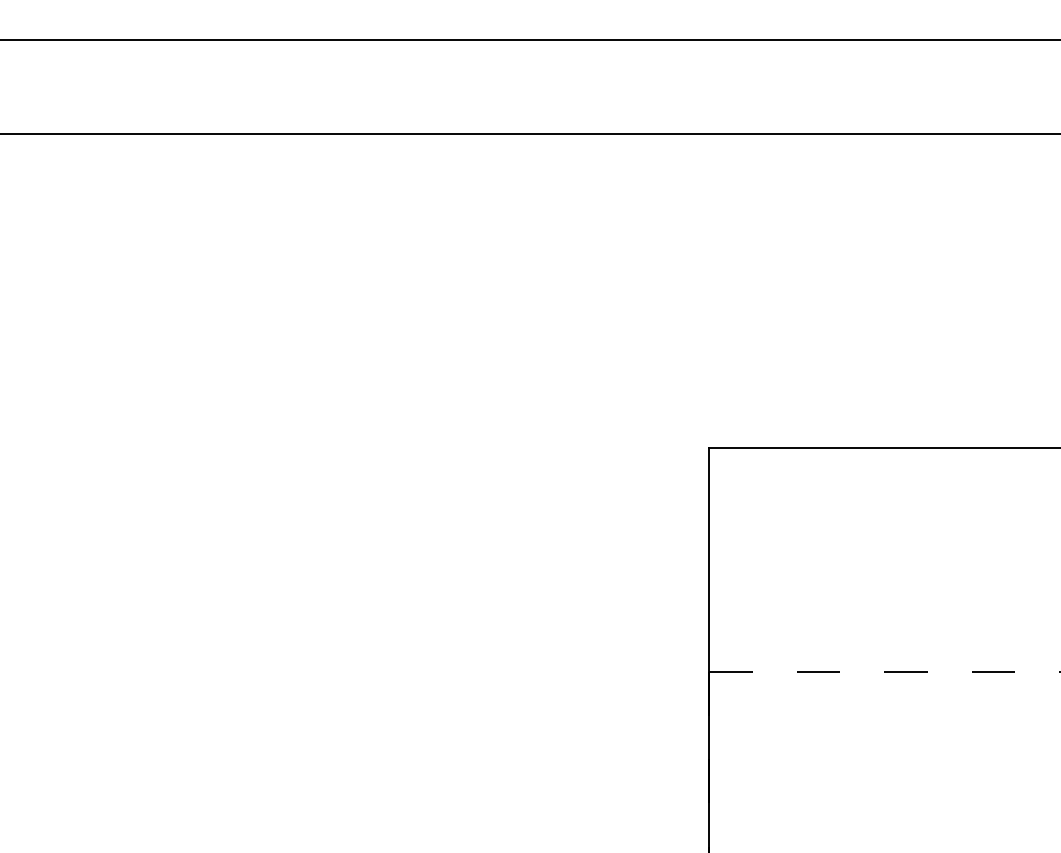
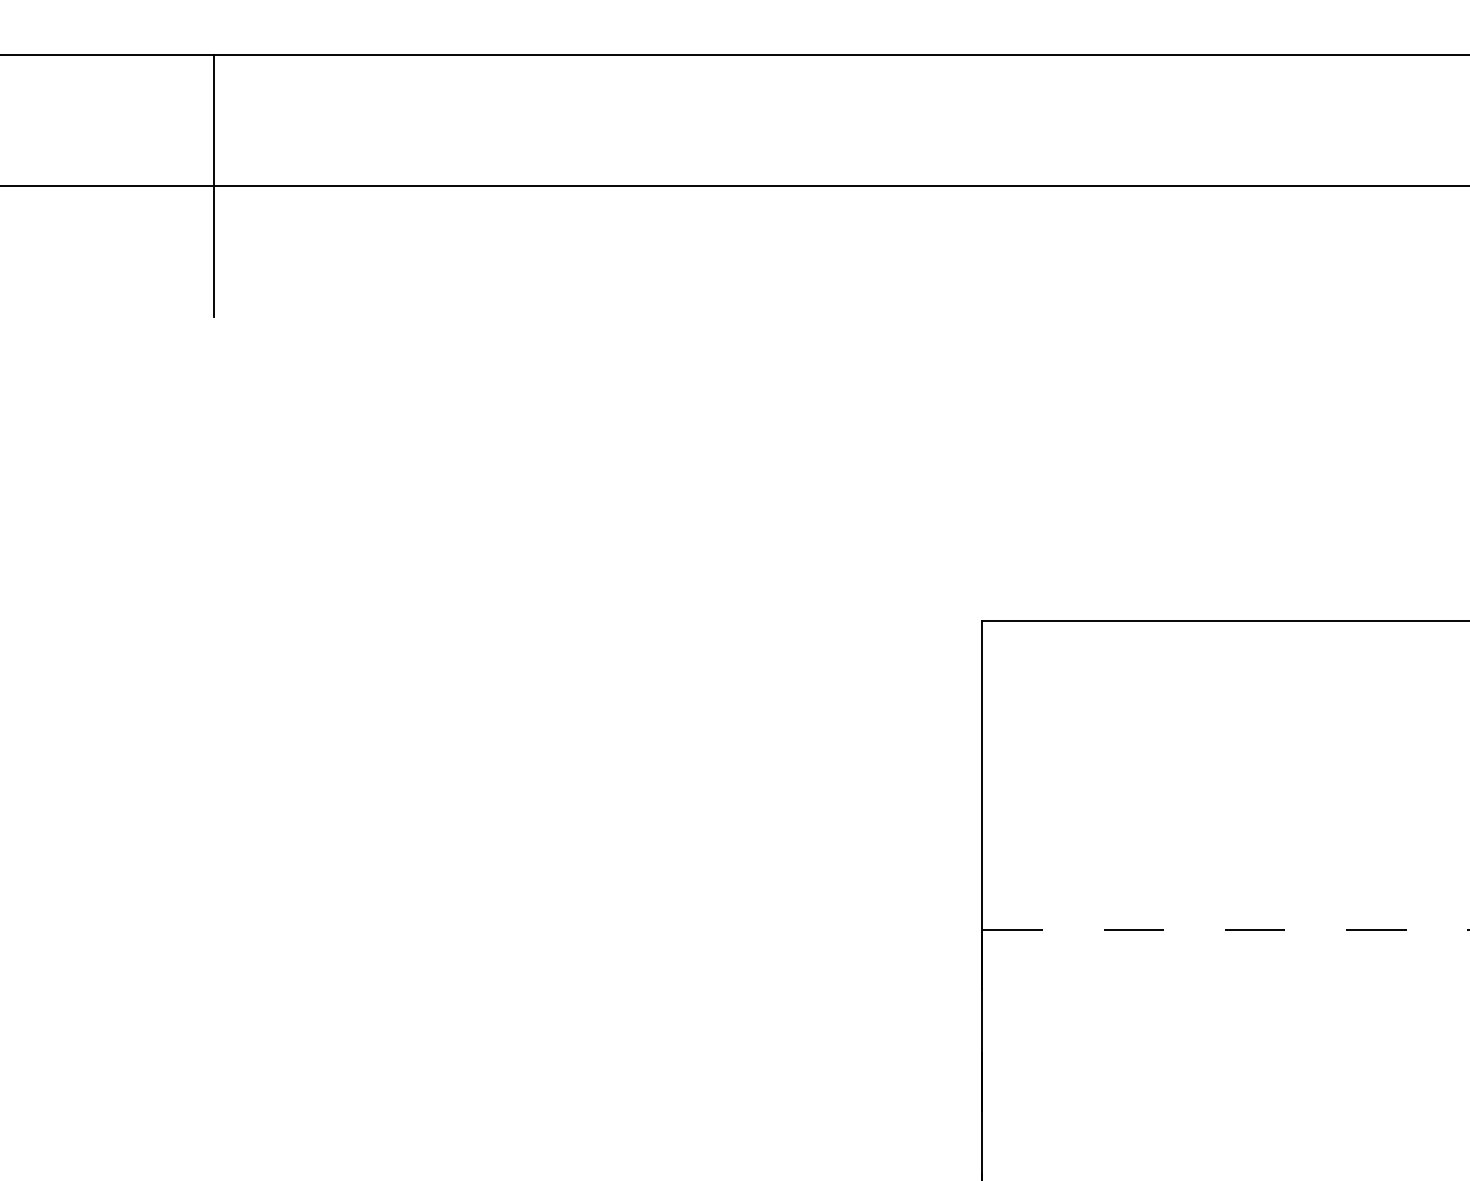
line: (154, 134) -> (214, 185), added

